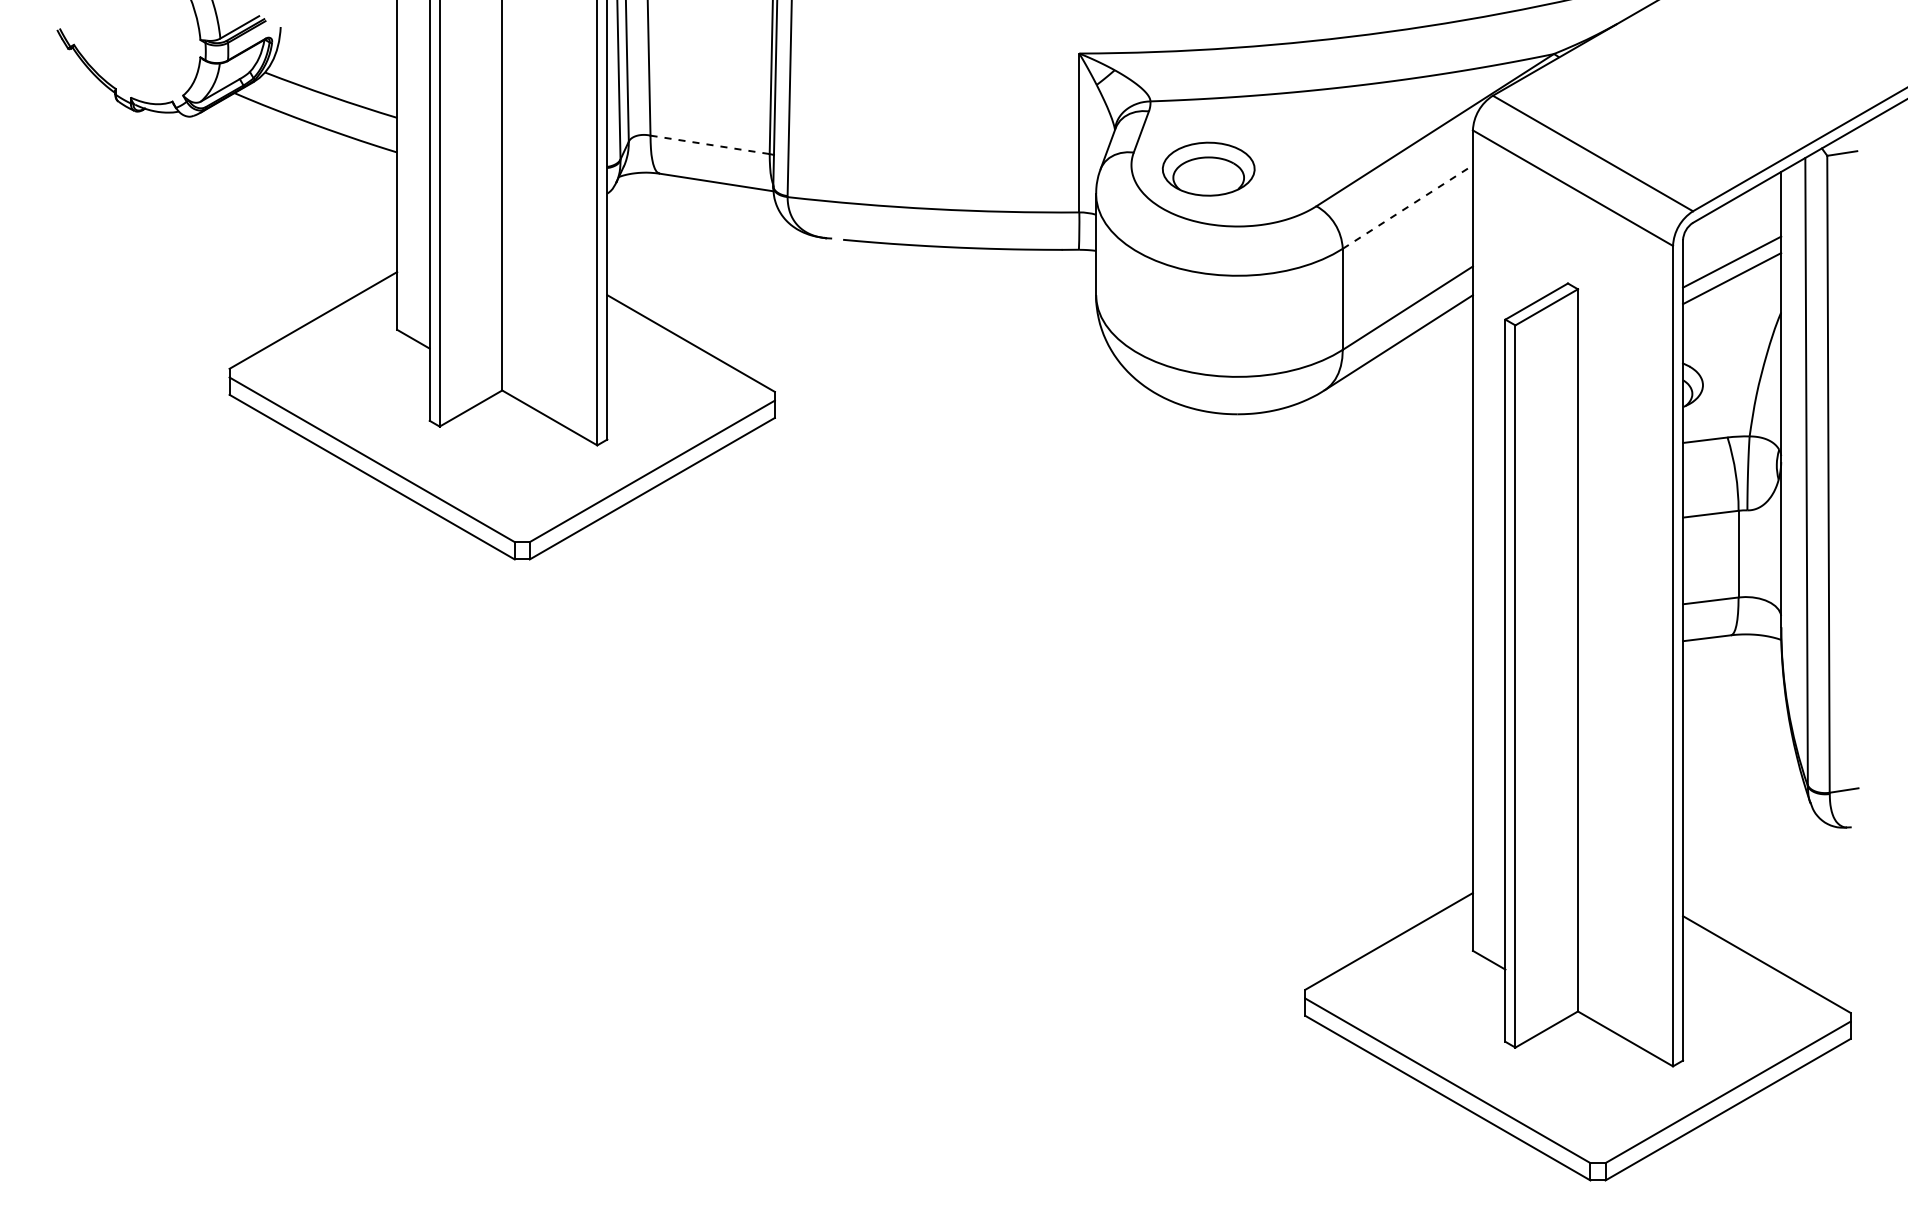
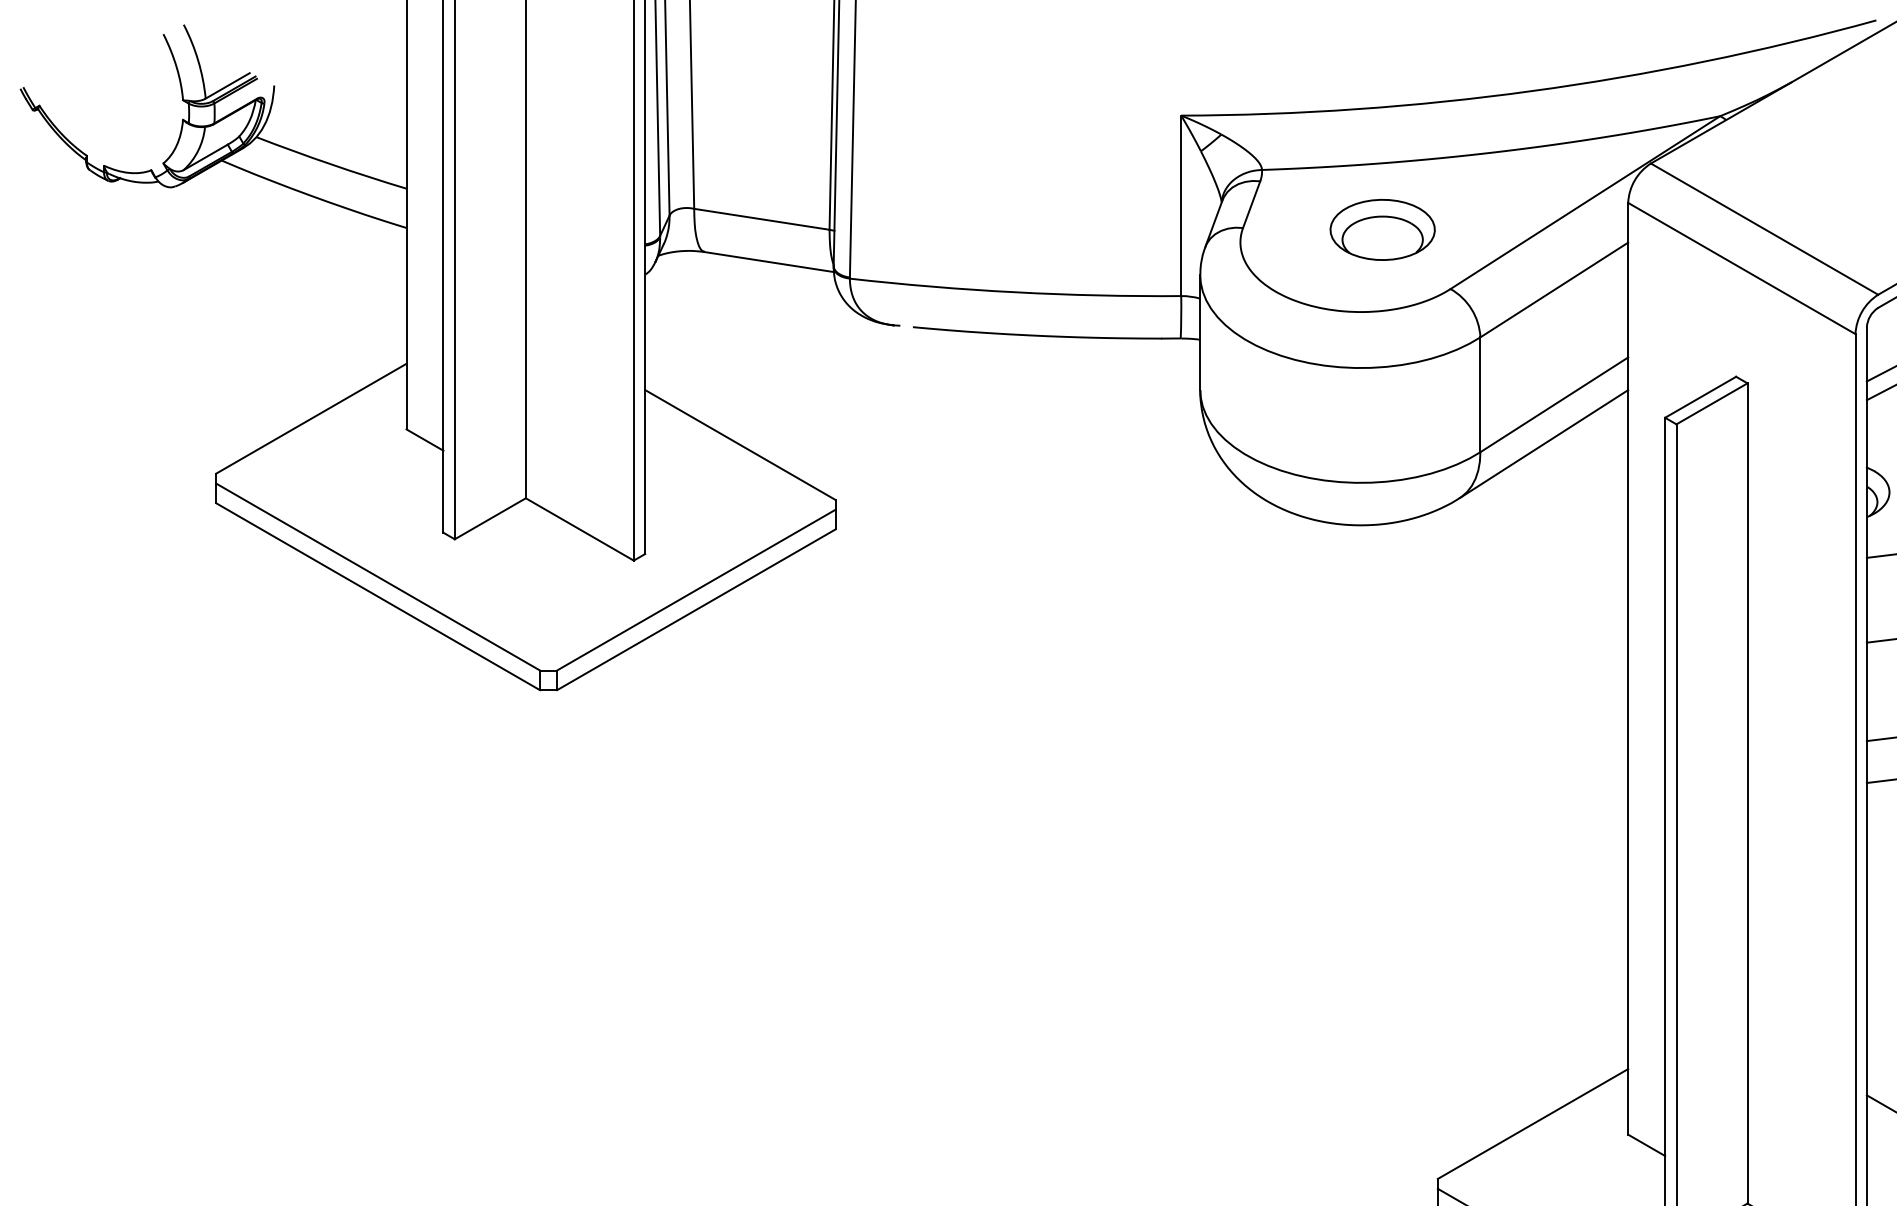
line: (710, 144) -> (762, 218), dashed -> solid
part: (1208, 168) -> (1382, 229), moved
line: (1408, 206) -> (1555, 289), dashed -> solid

